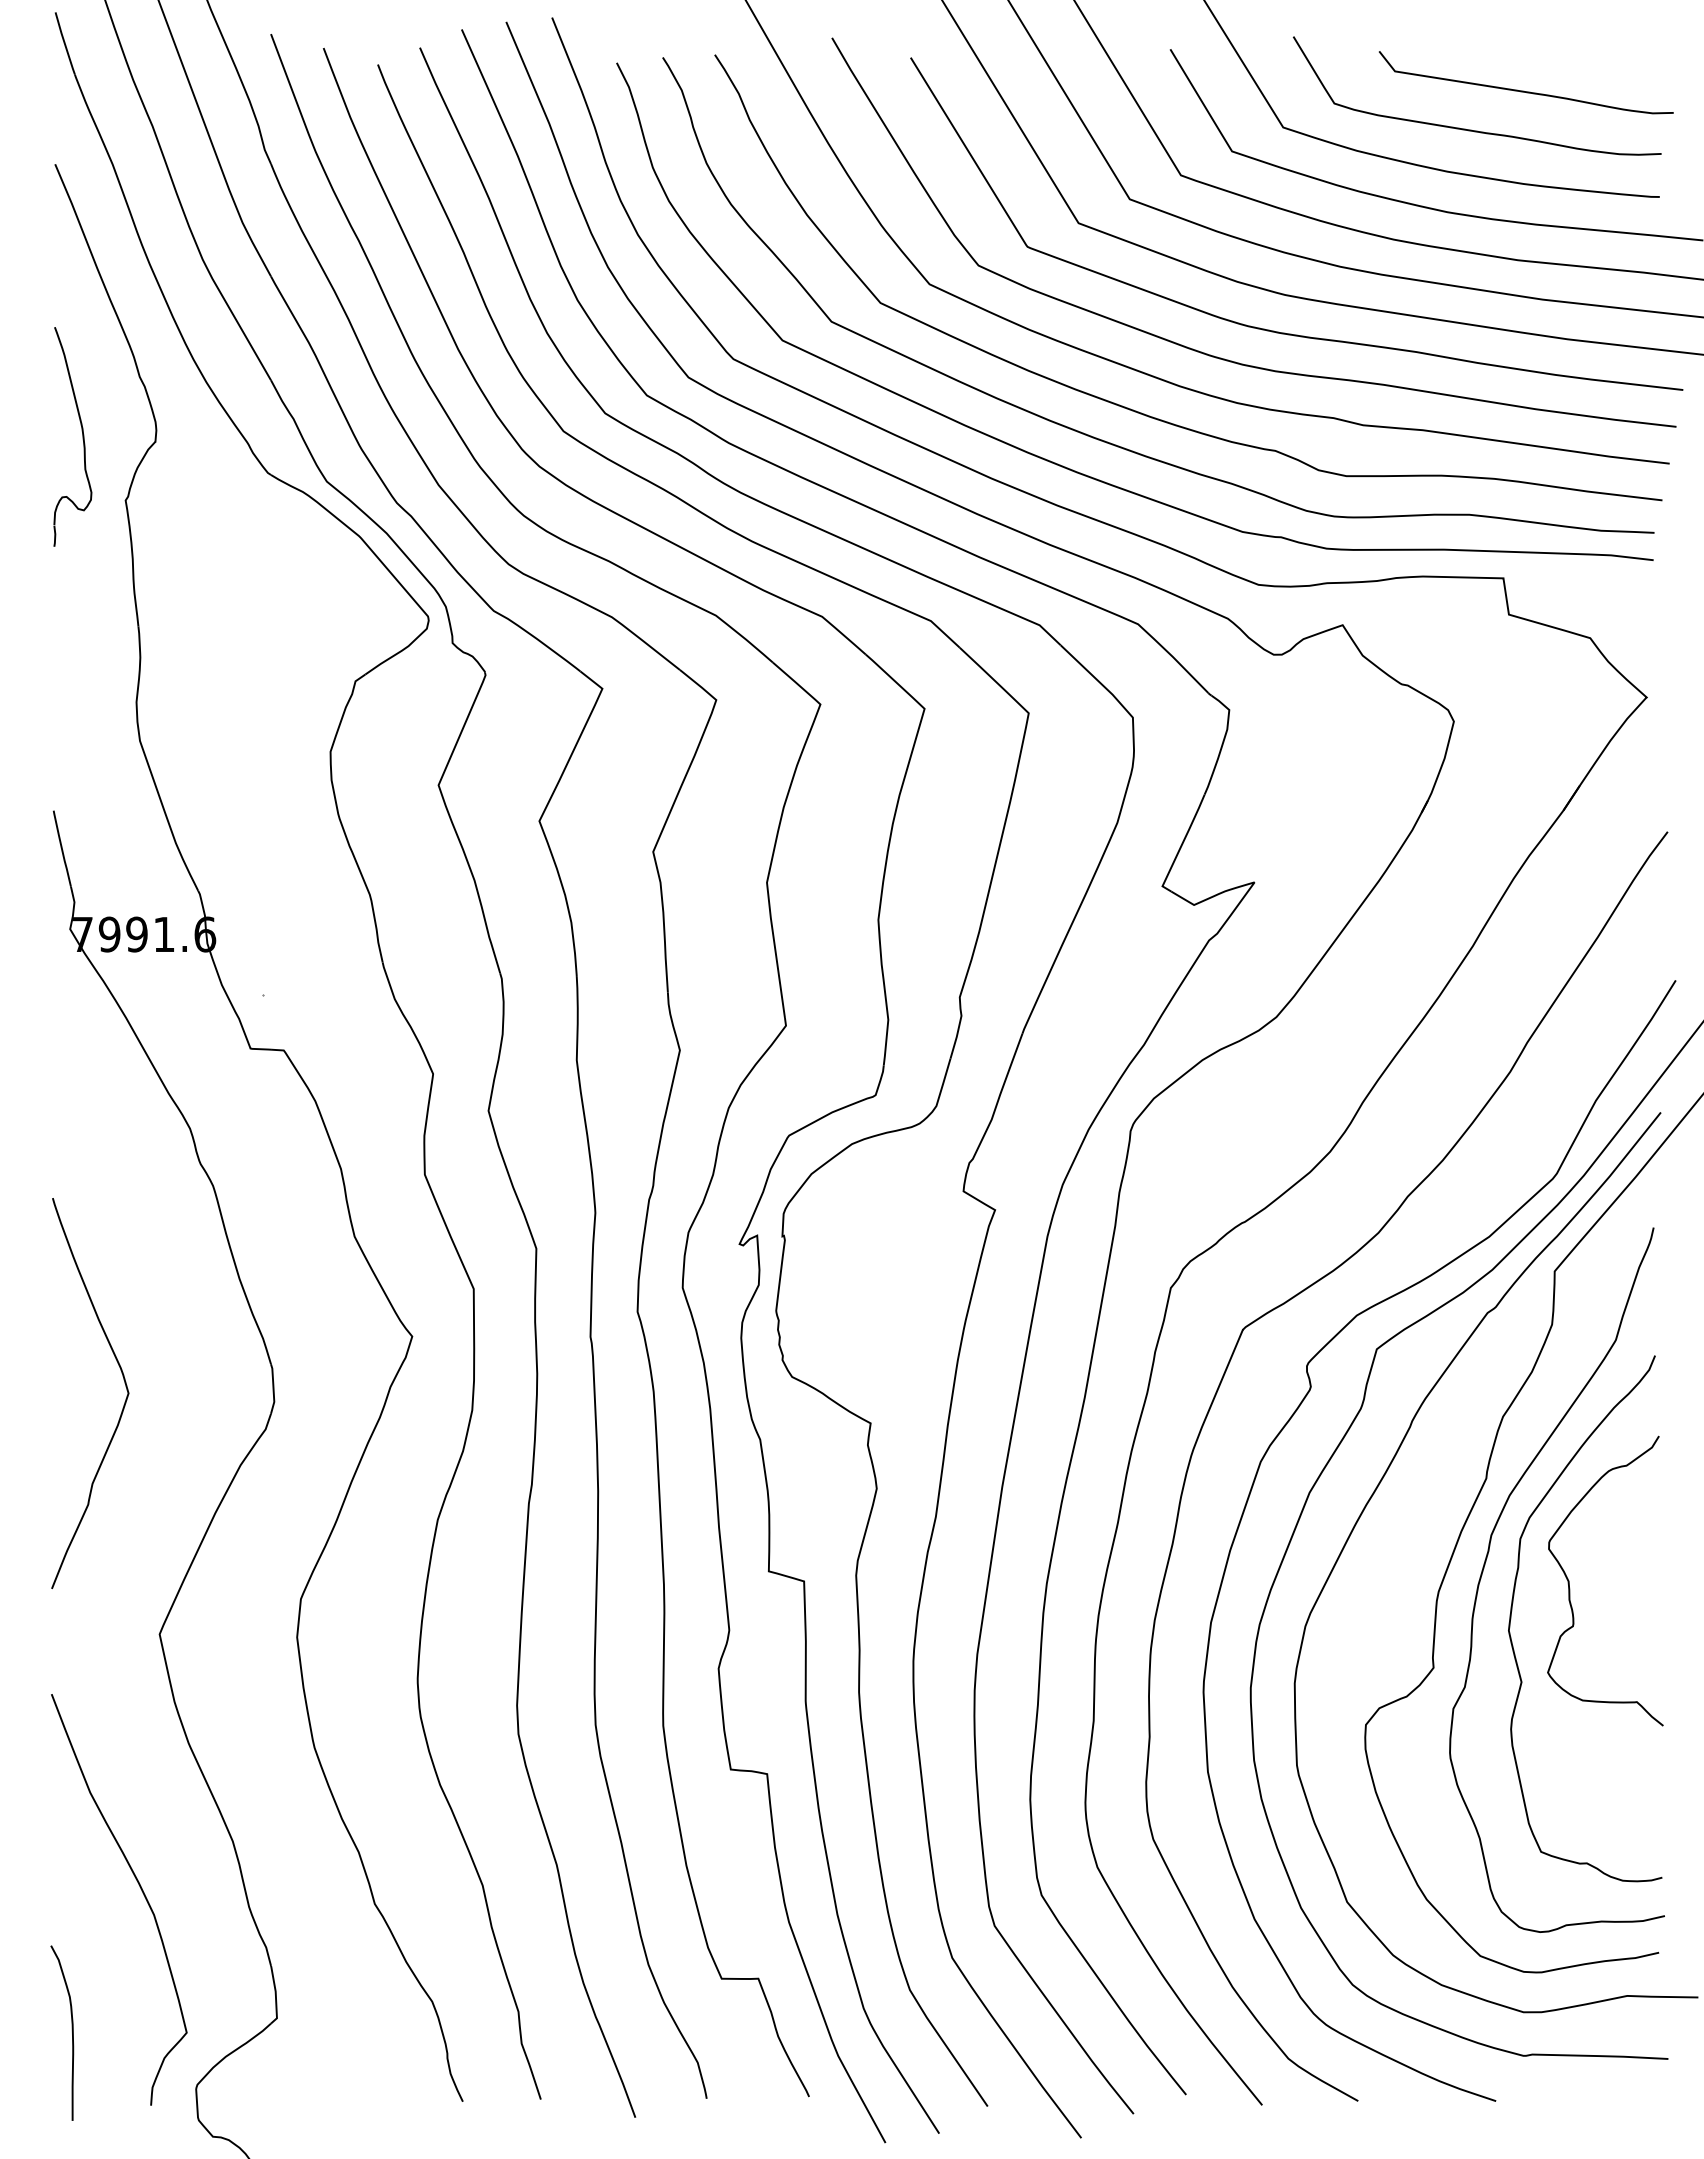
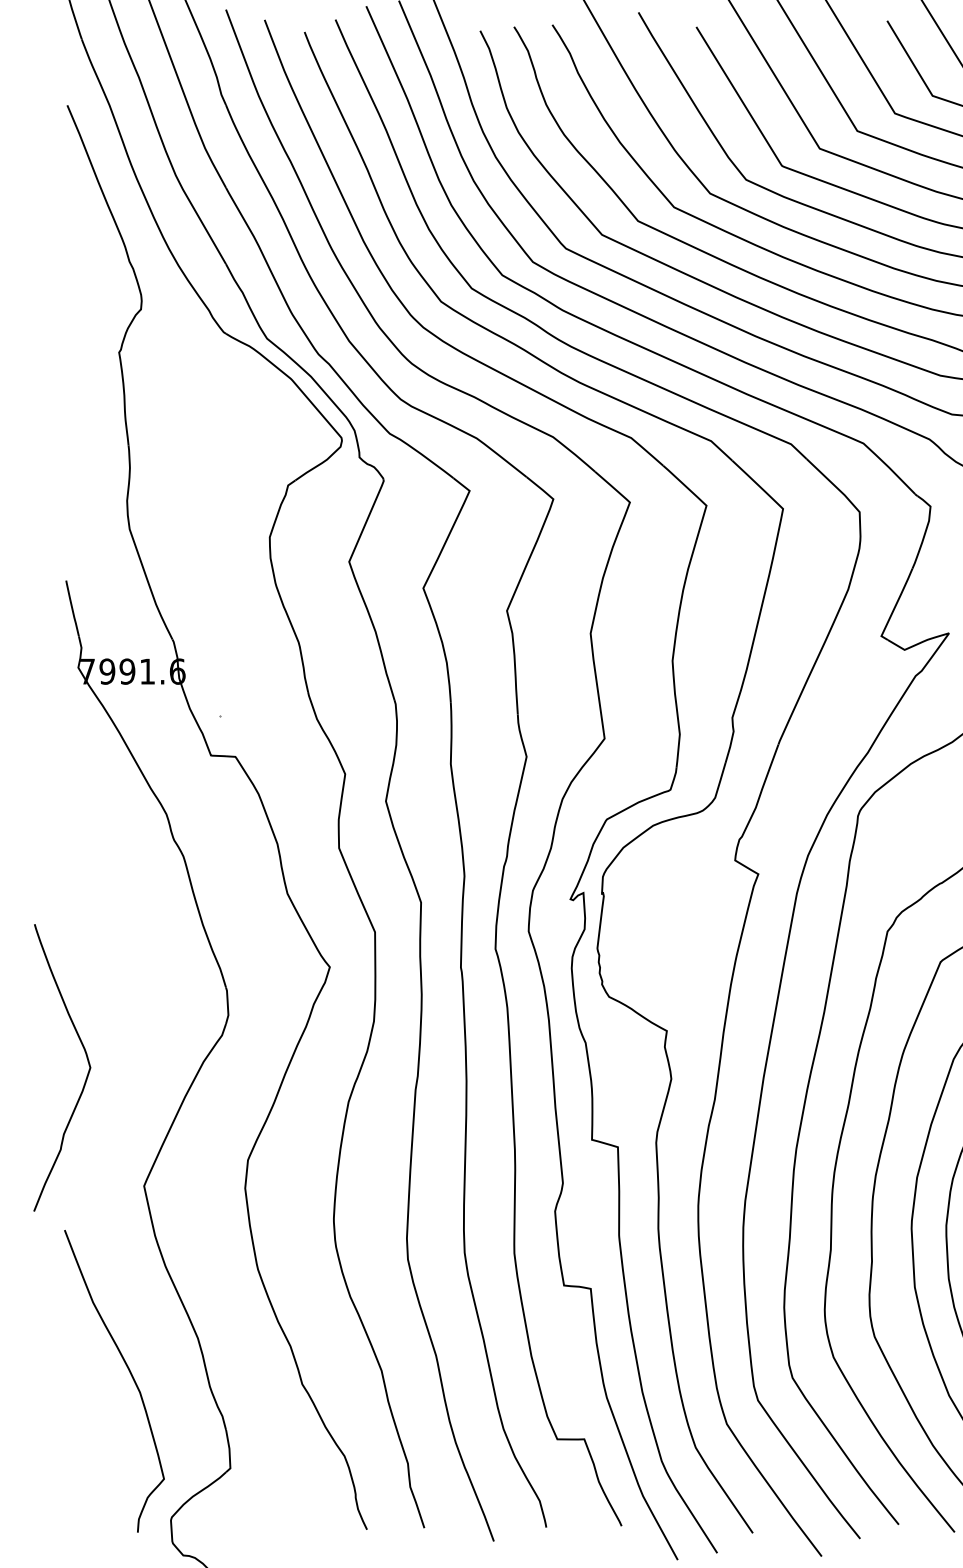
part: (82, 436) -> (87, 305), removed
curve: (124, 1401) -> (87, 1073), moved
curve: (71, 2030) -> (79, 1477), removed

